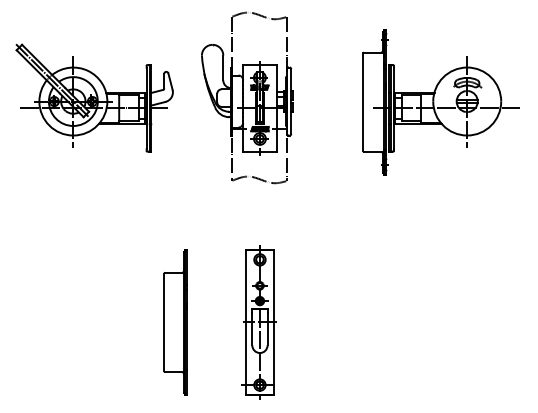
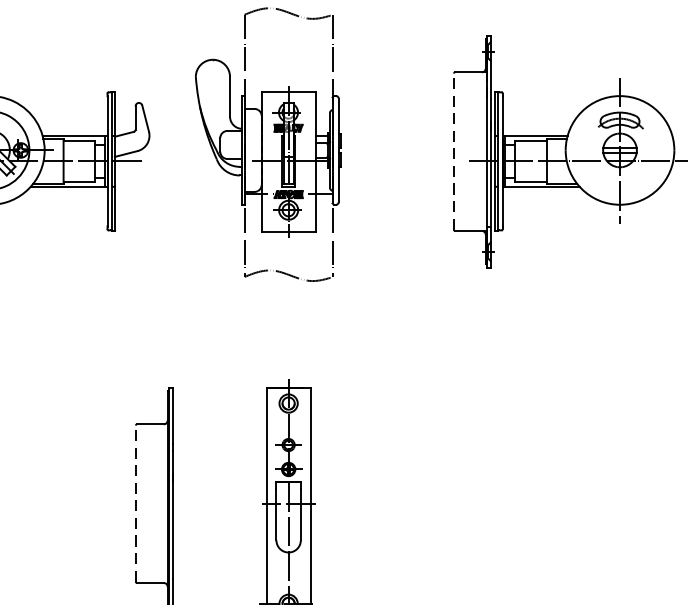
line: (363, 102) -> (454, 151), solid -> dashed
line: (164, 322) -> (136, 503), solid -> dashed

